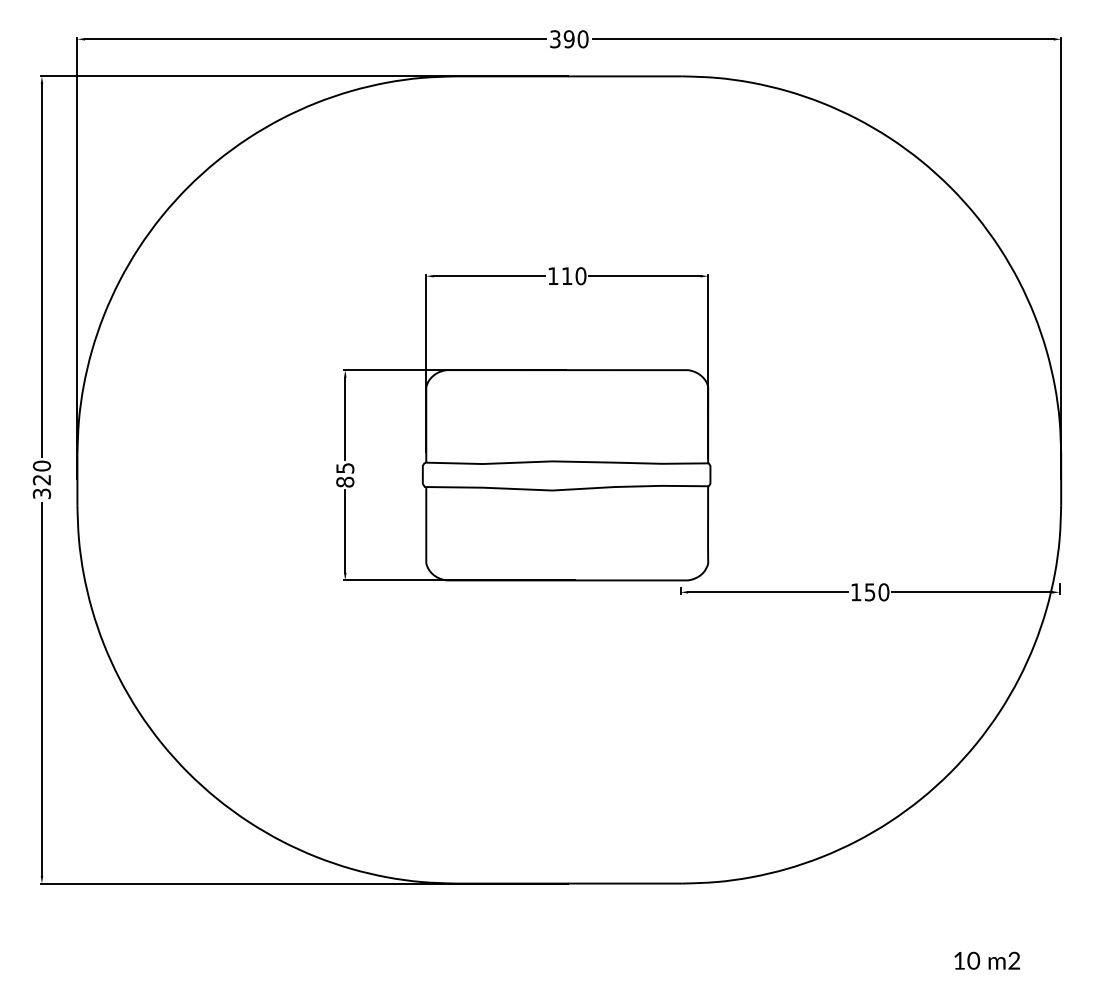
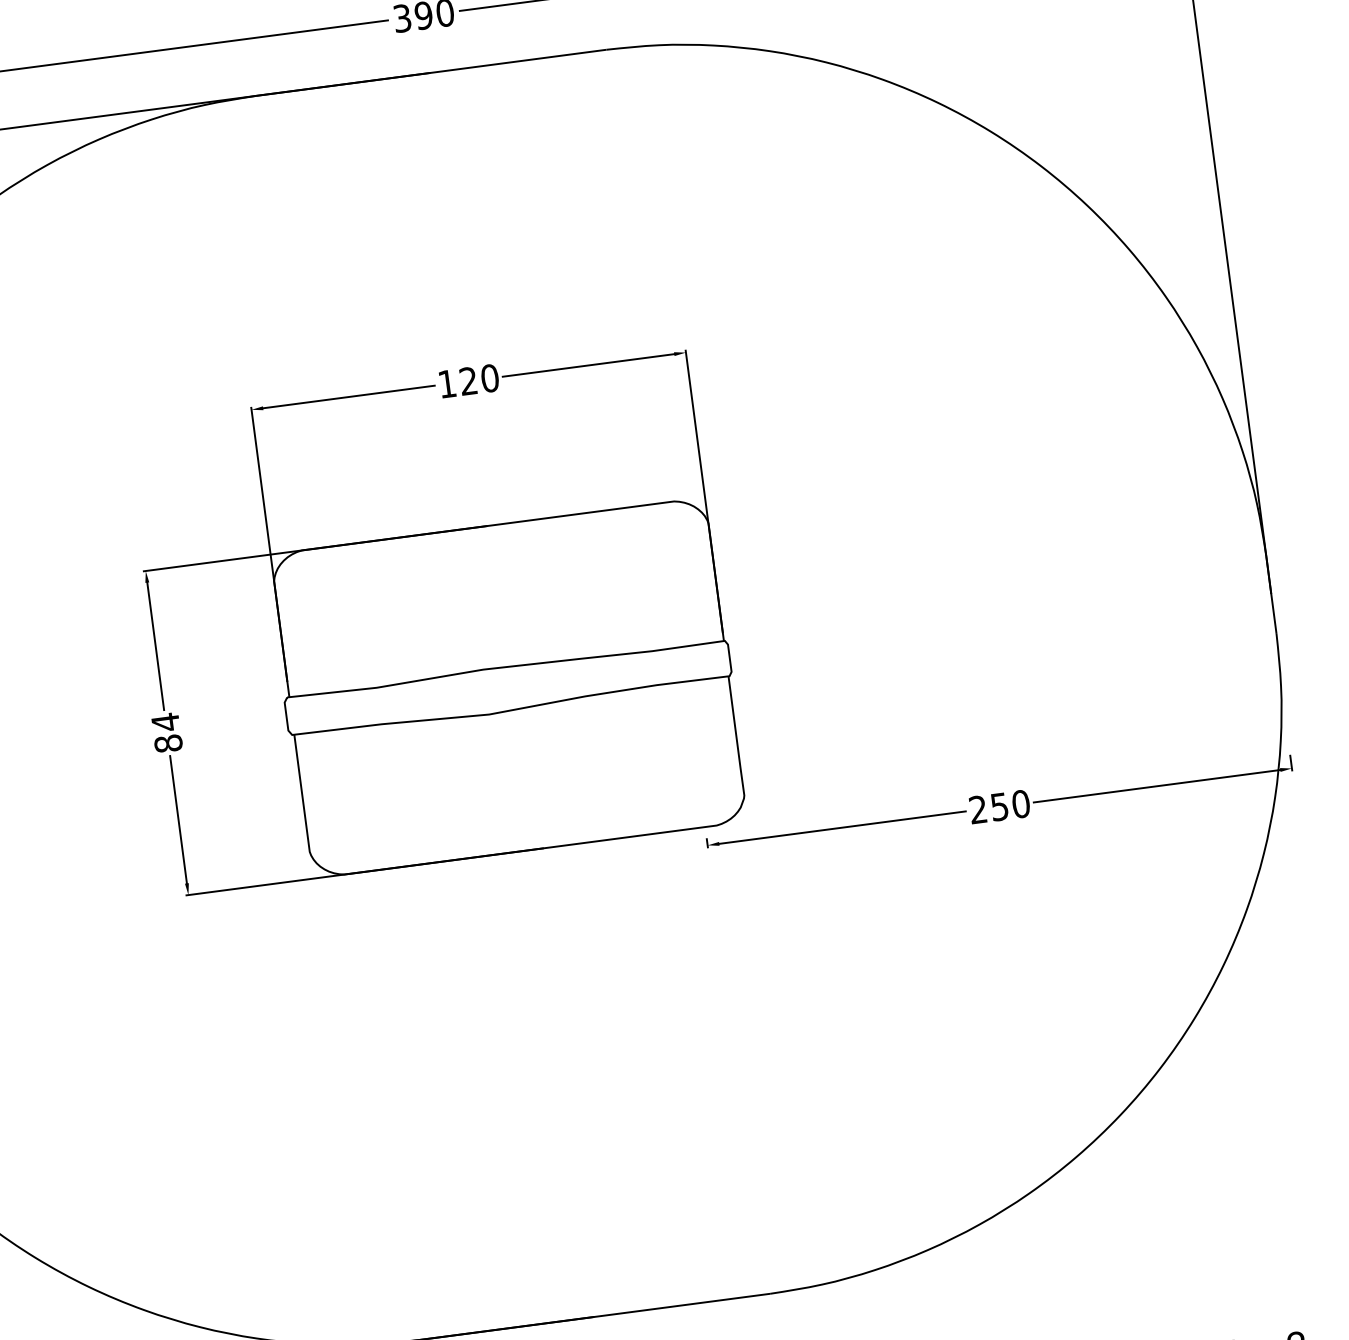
text: (566, 275) -> (467, 380), 110 -> 120
text: (345, 468) -> (166, 722), 85 -> 84
text: (856, 592) -> (978, 809), 150 -> 250

